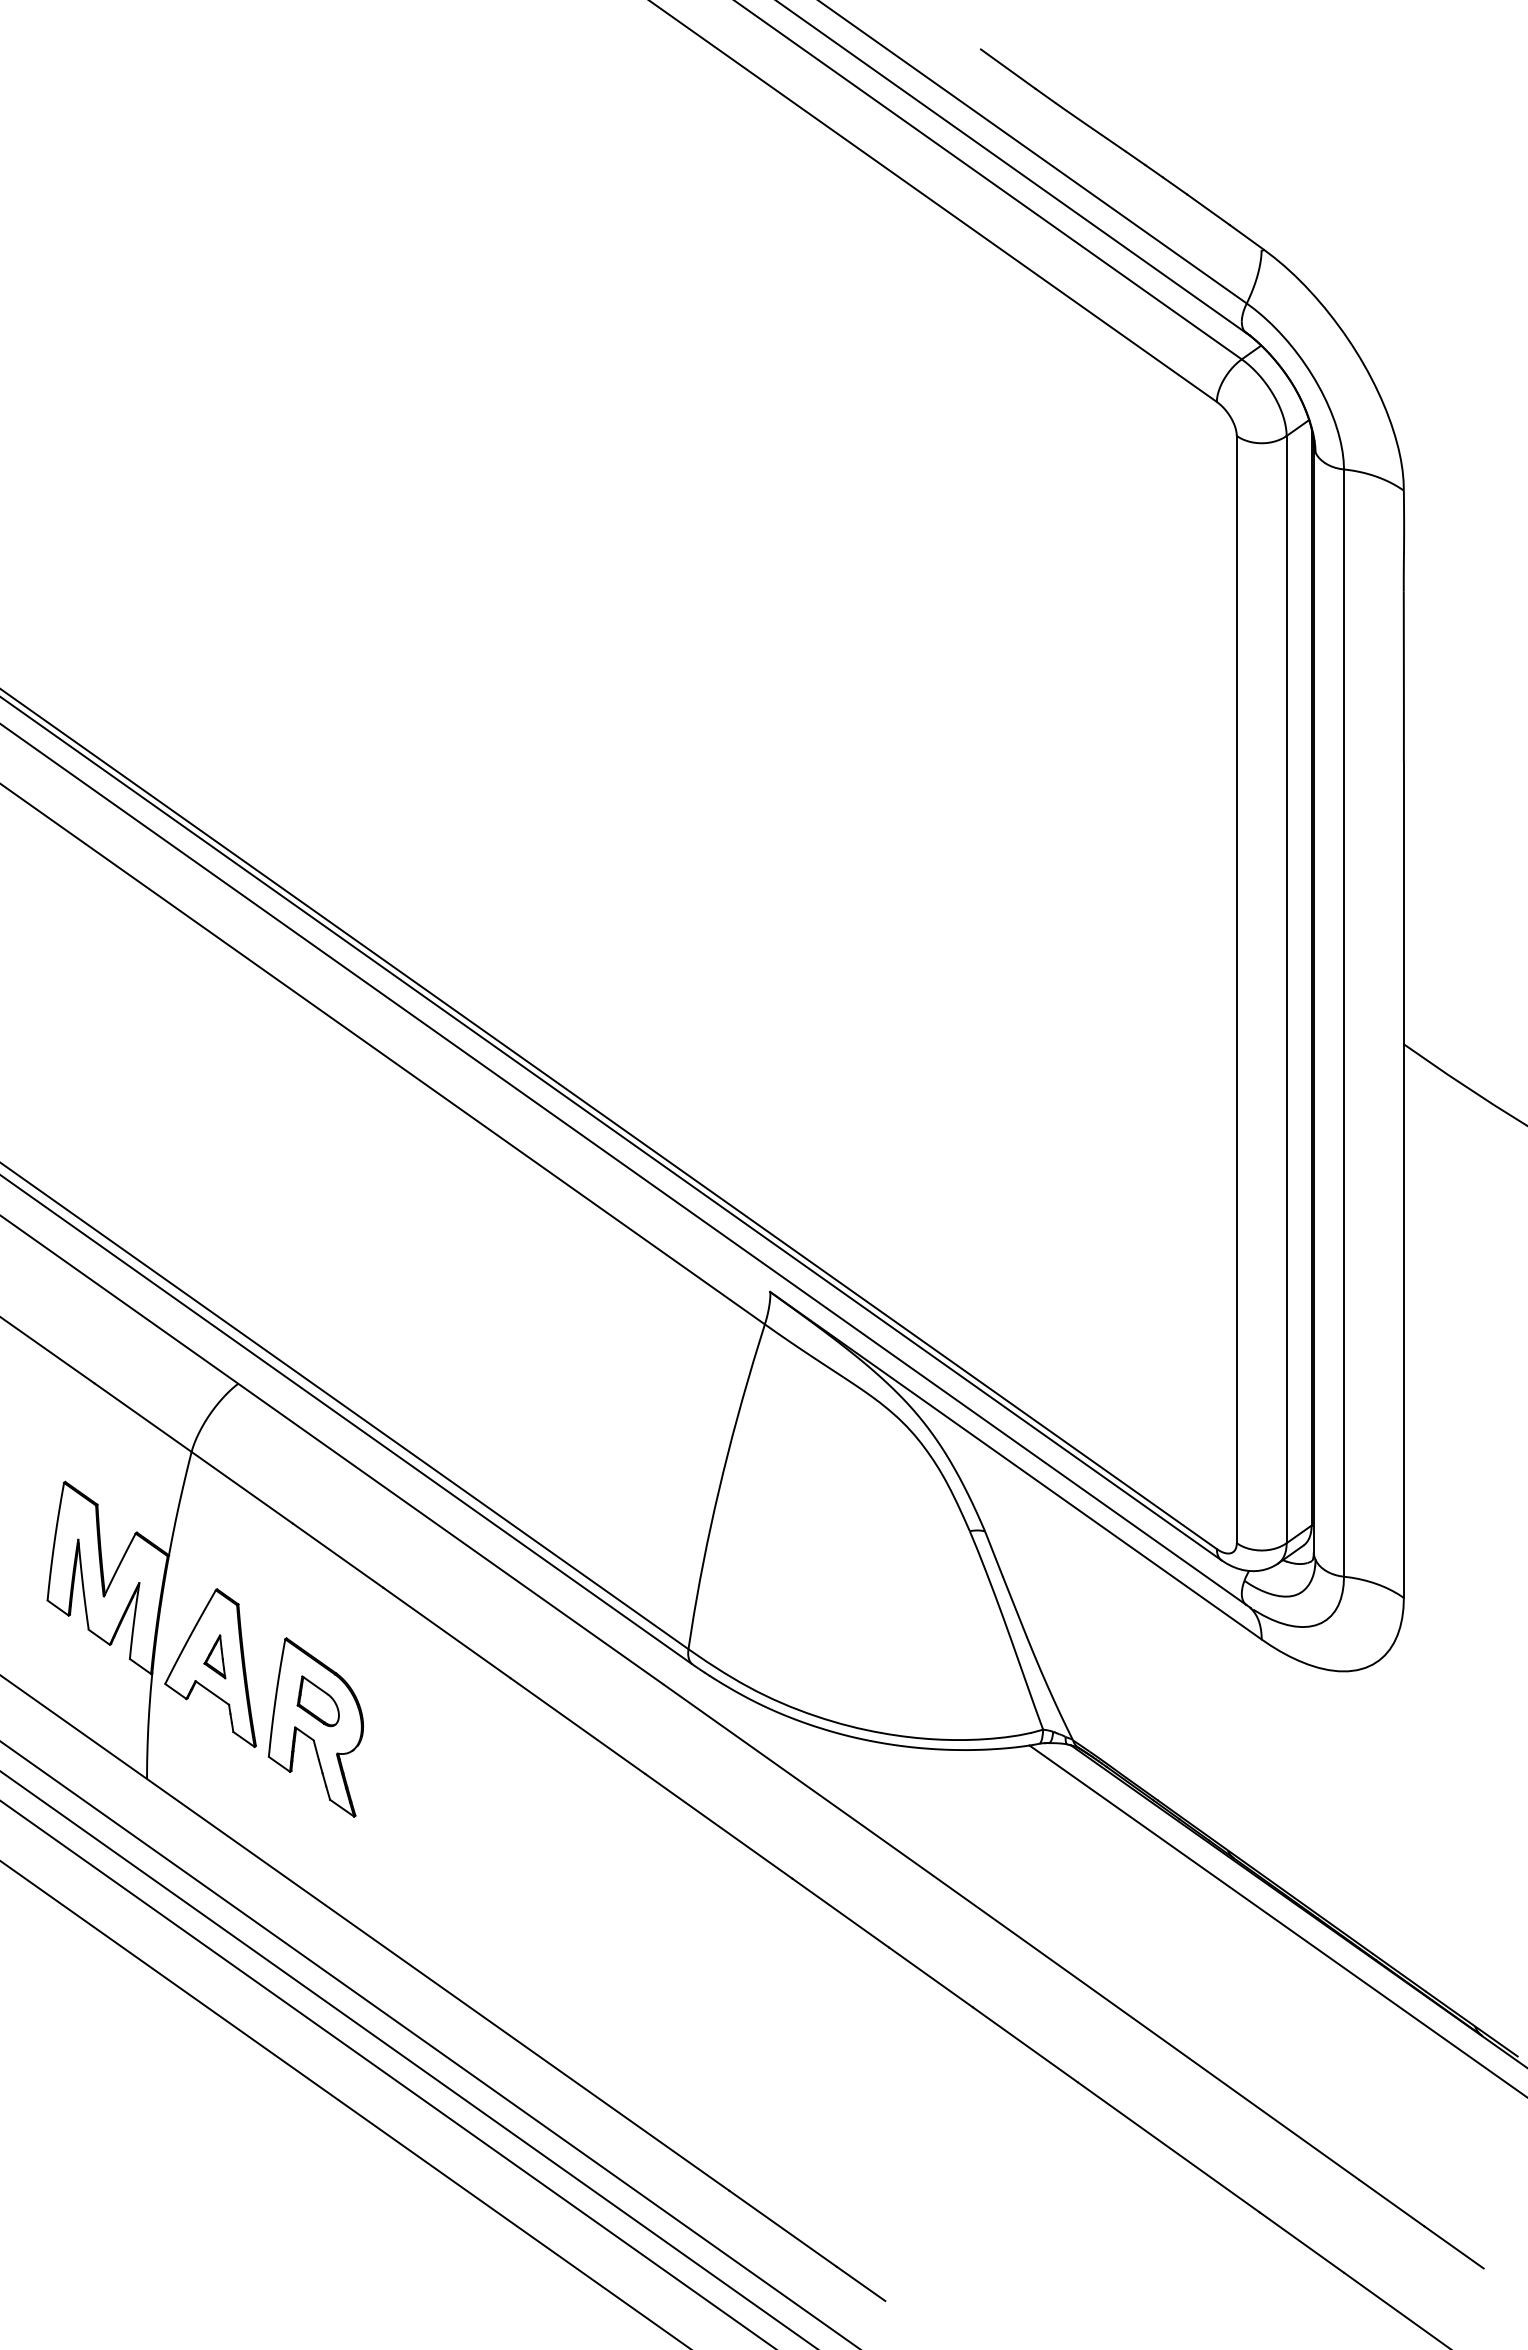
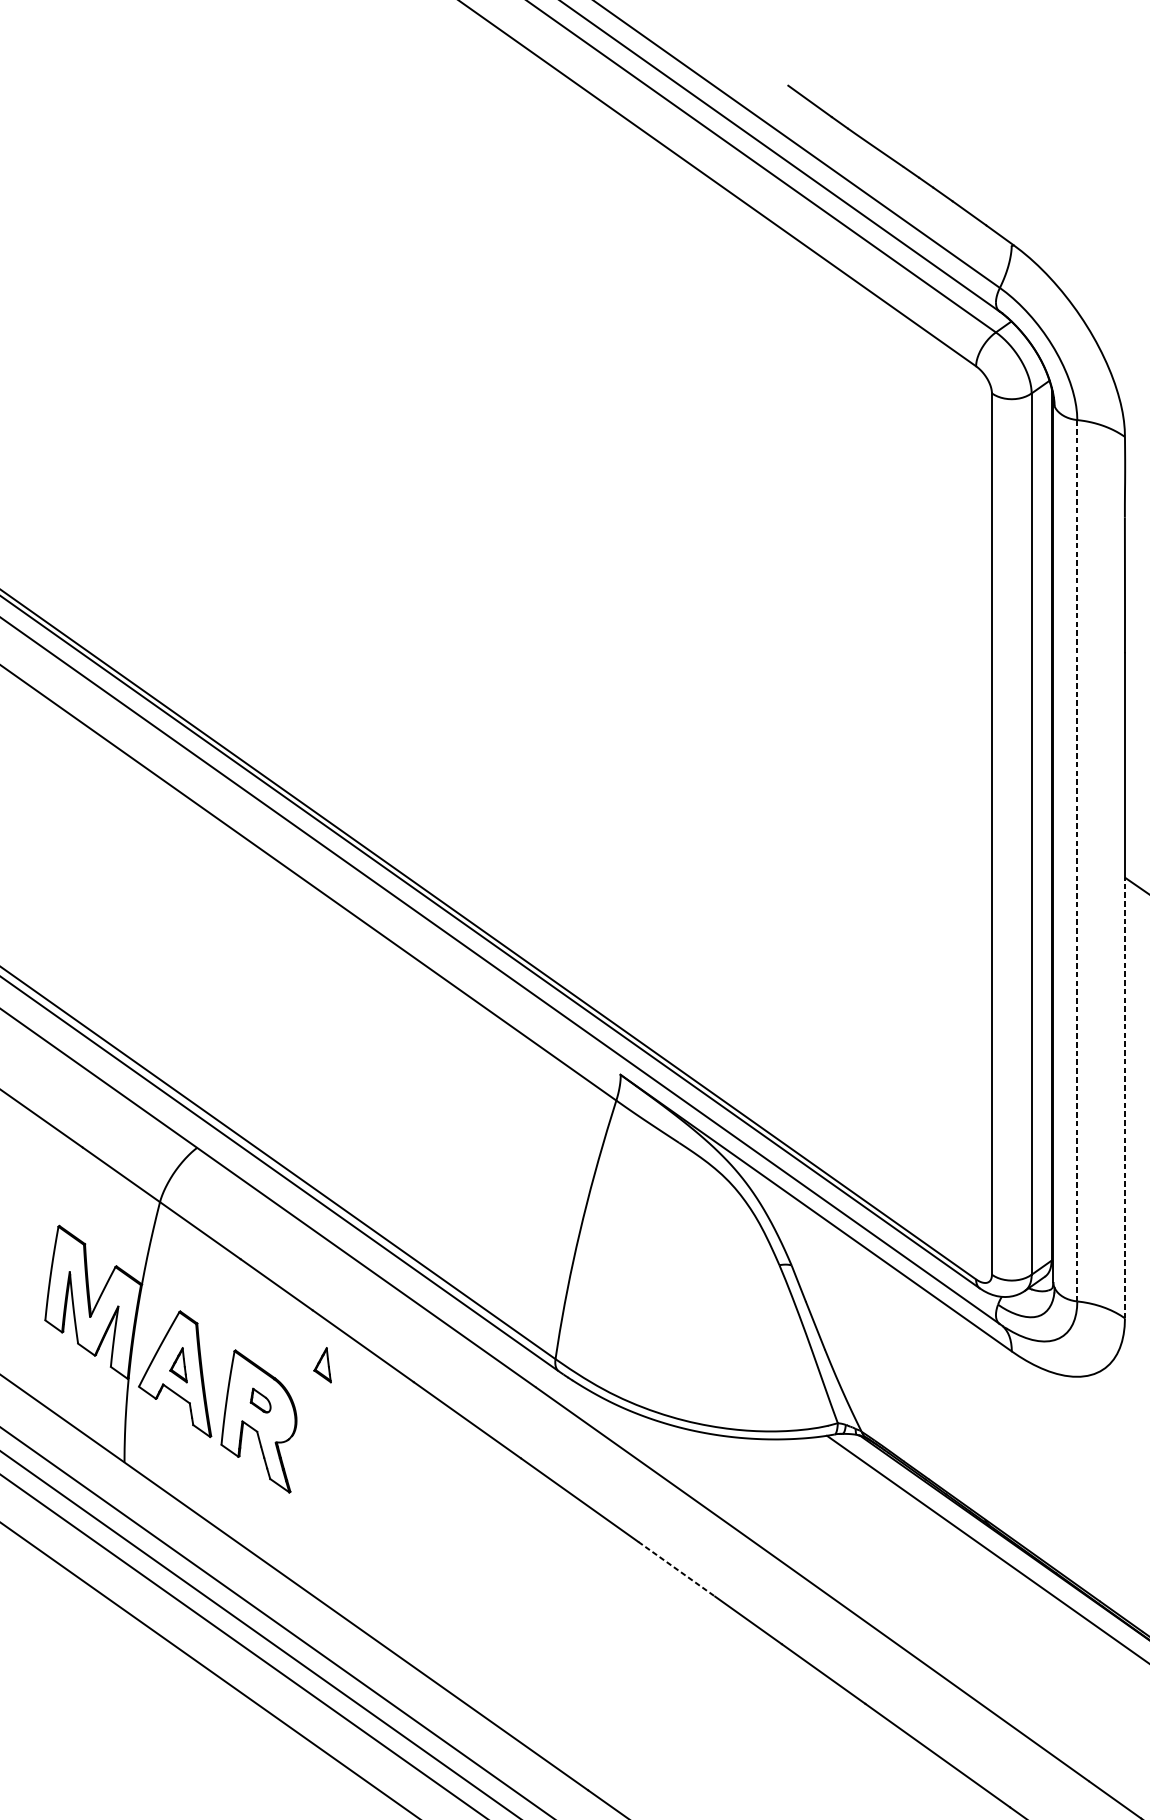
line: (1344, 1023) -> (1077, 861), solid -> dashed
line: (1403, 1321) -> (1124, 1098), solid -> dashed
part: (395, 1656) -> (322, 1364), added
part: (317, 1701) -> (260, 1400), size x0.6
line: (841, 1913) -> (677, 1569), solid -> dashed

